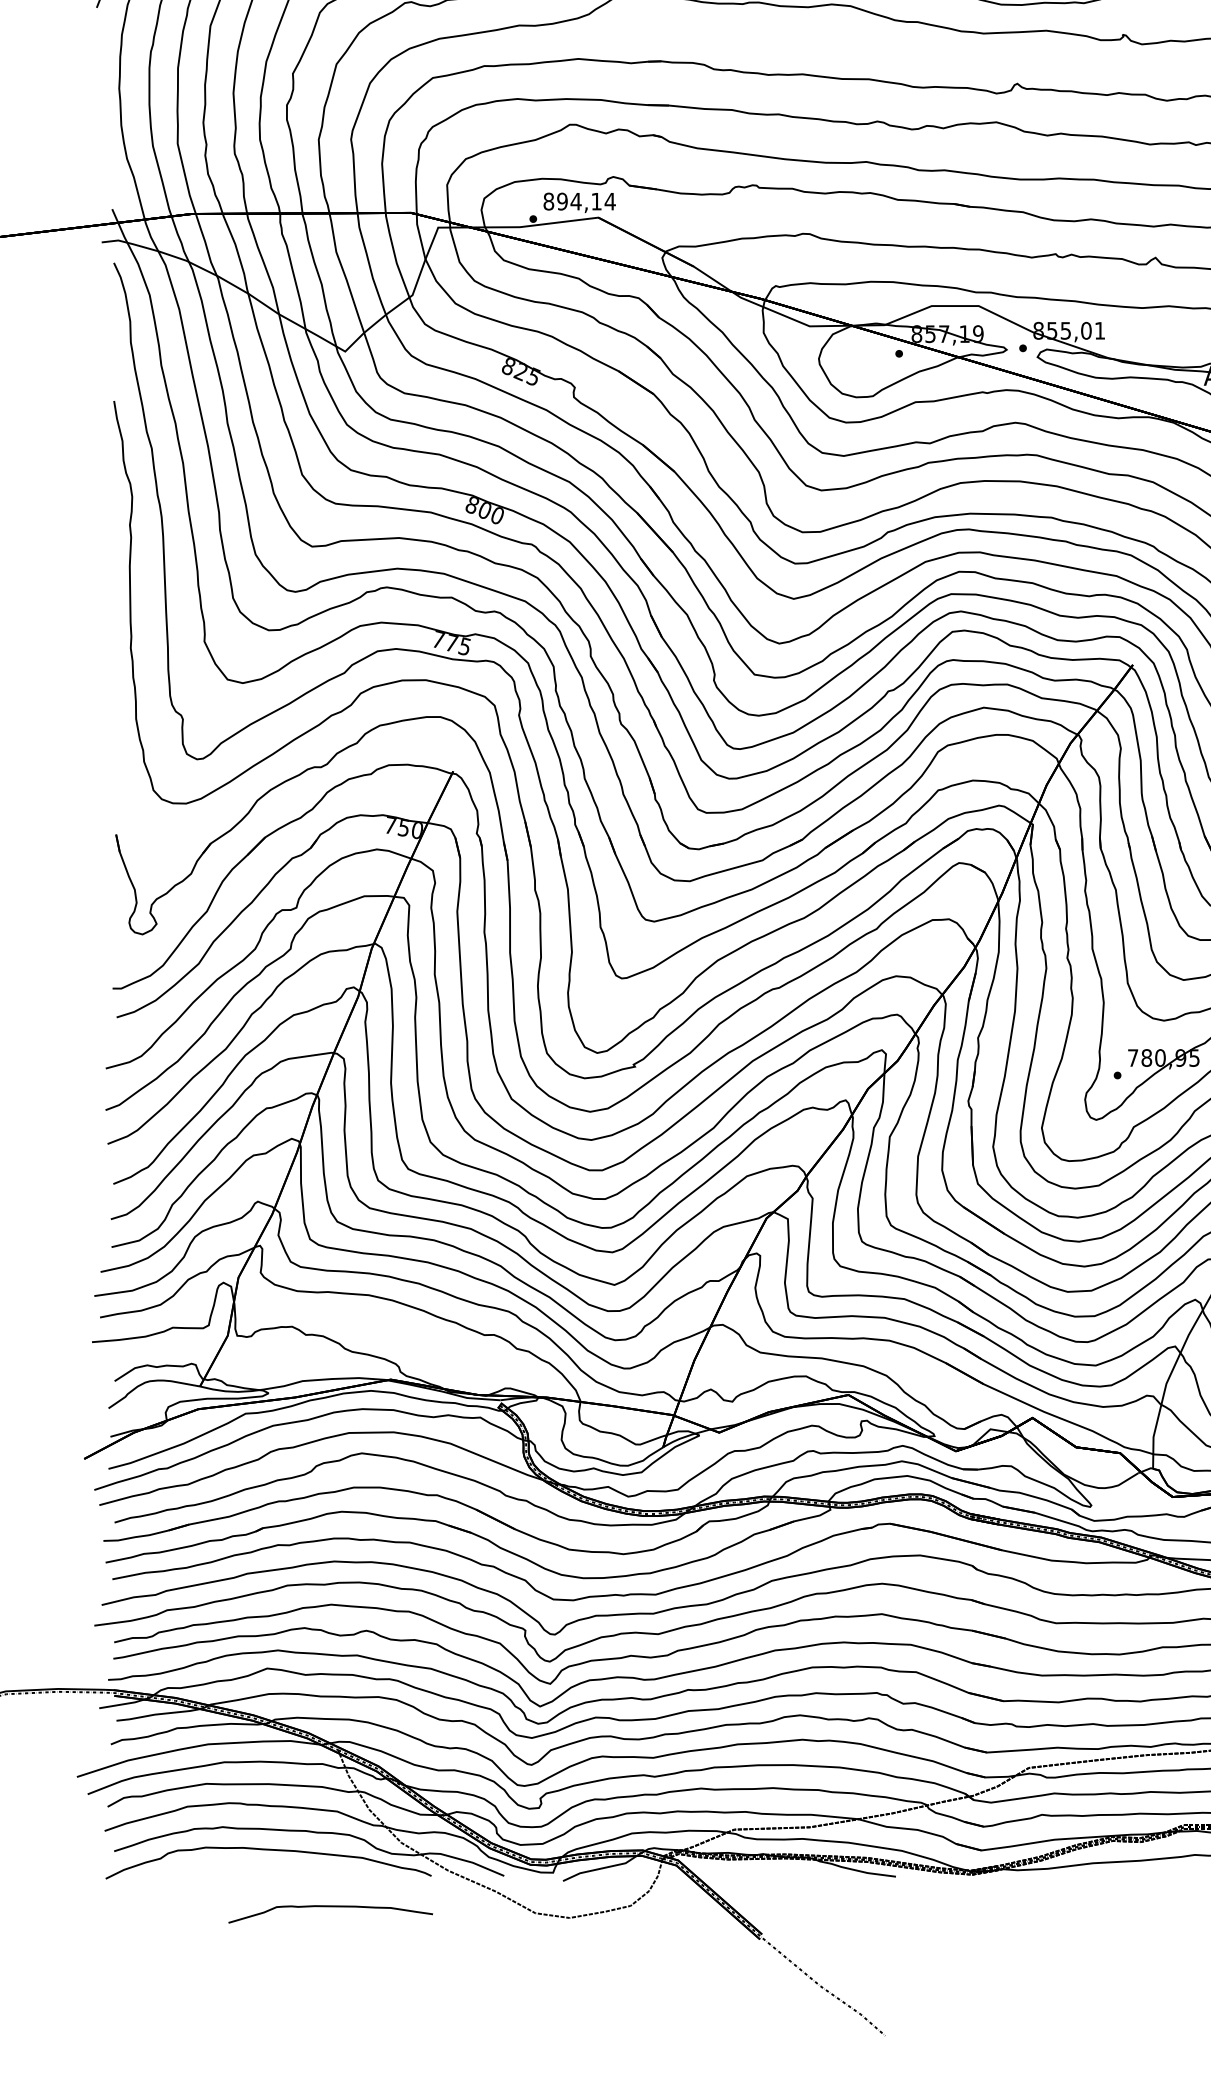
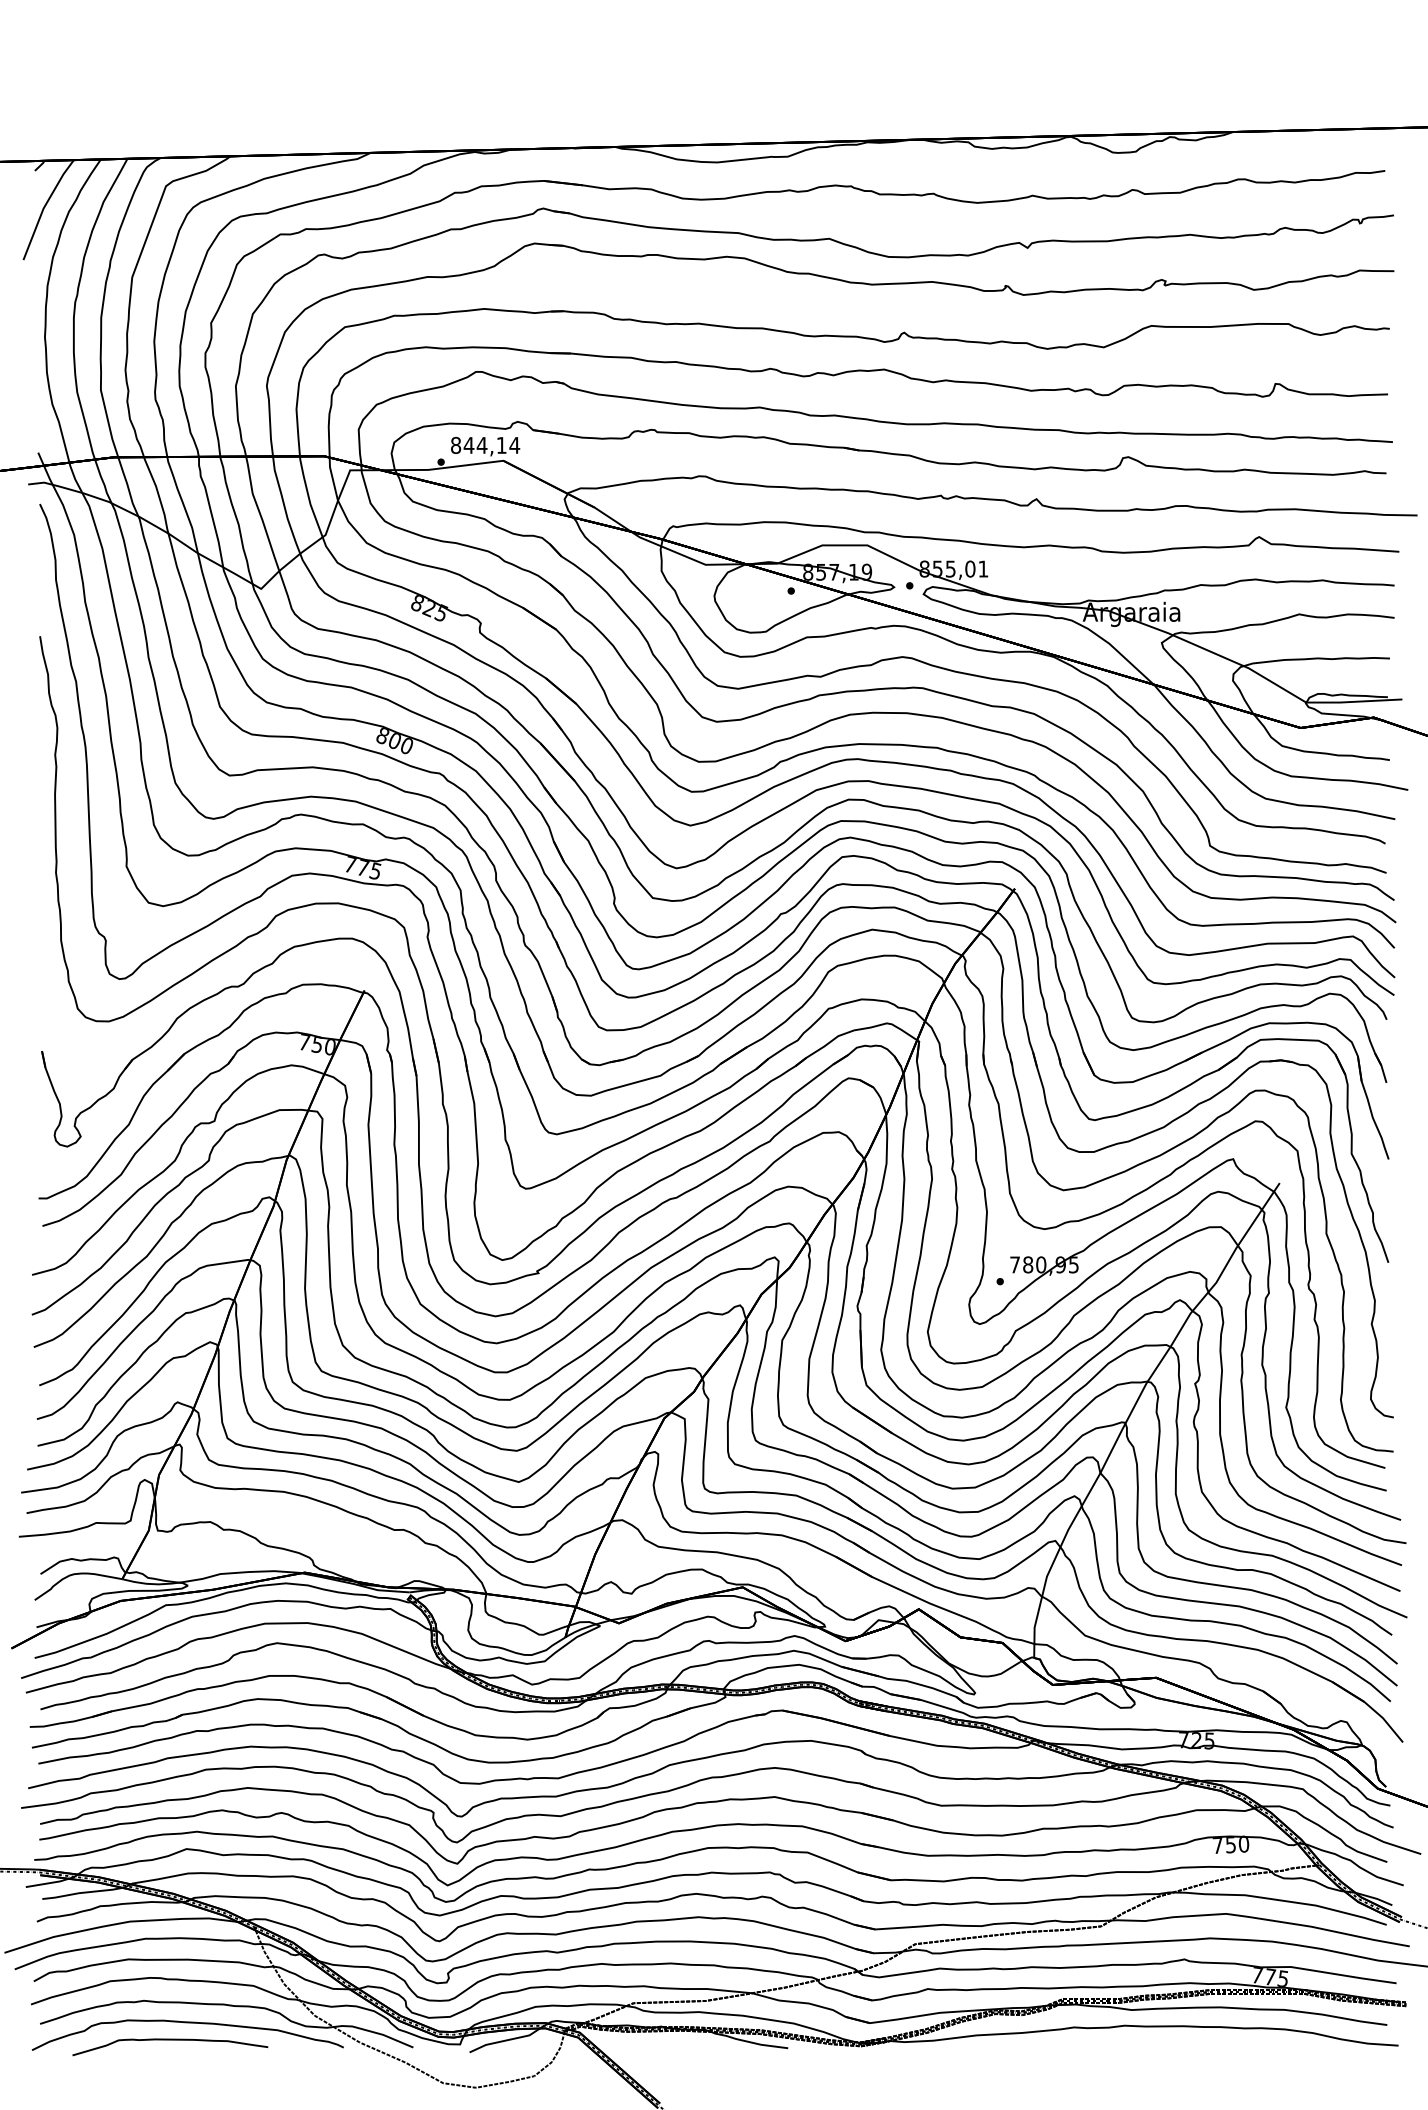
text: (561, 200) -> (468, 444), 894,14 -> 844,14
curve: (330, 1907) -> (170, 2040), moved

